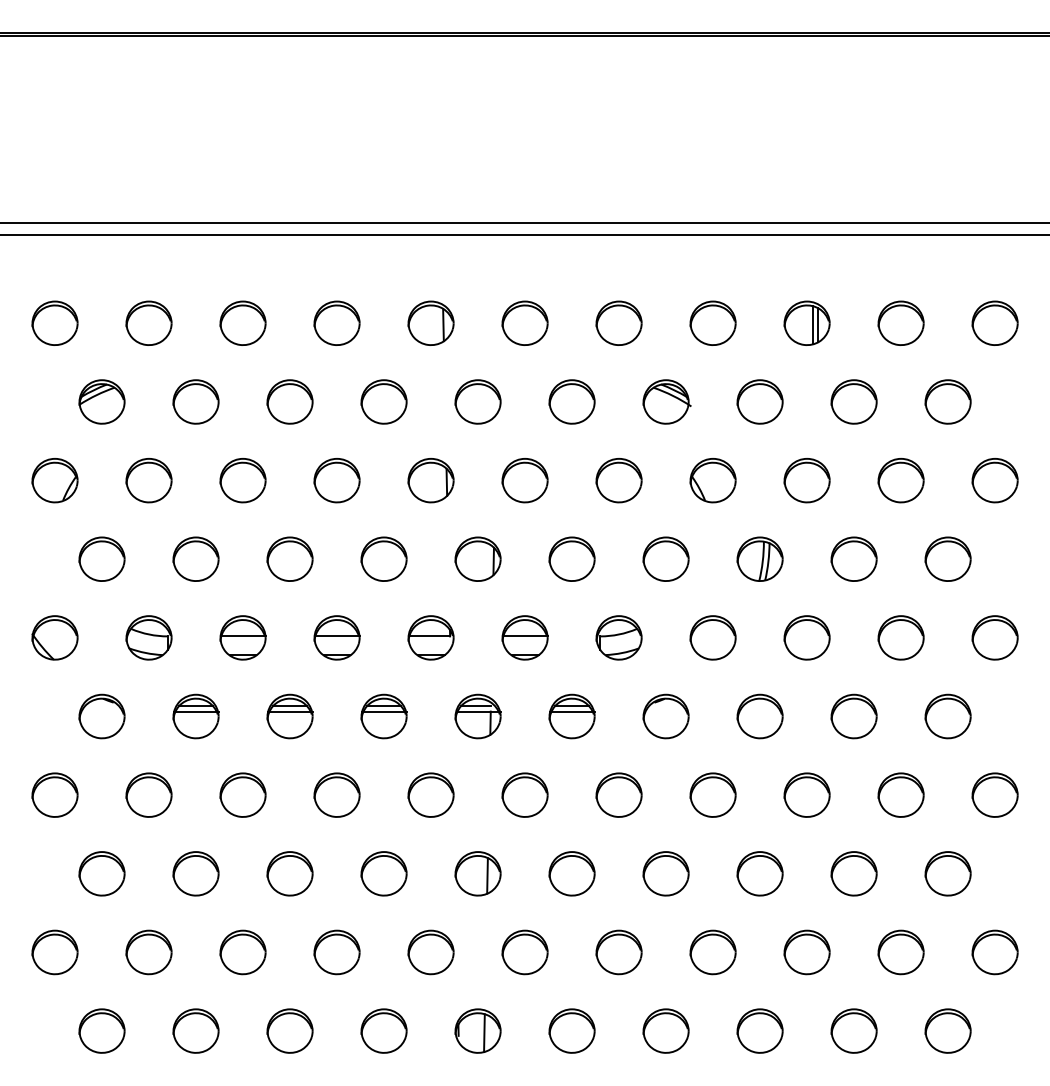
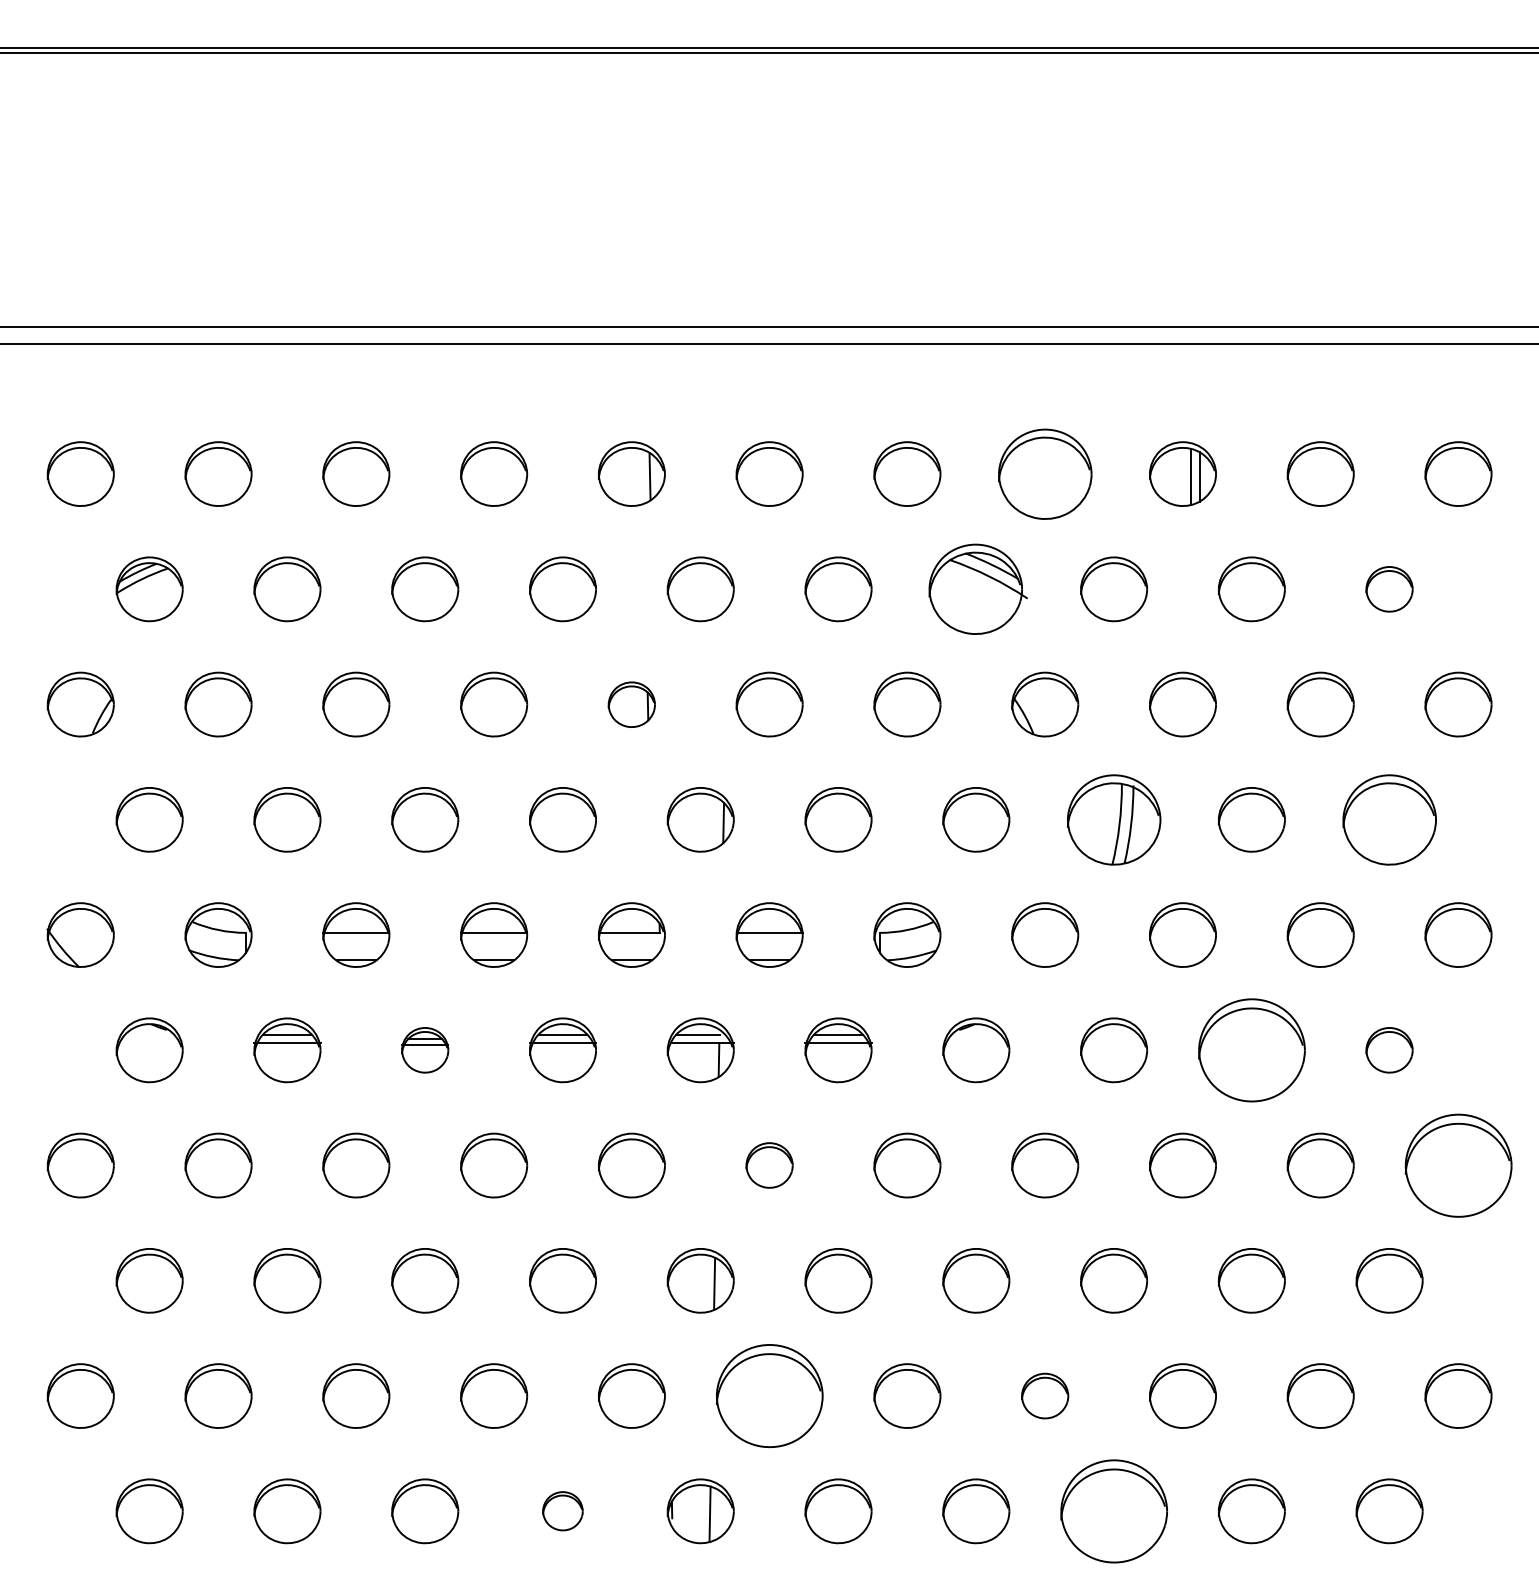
part: (712, 322) -> (1044, 472), size x1.4
part: (666, 401) -> (976, 588), size x1.4
part: (947, 401) -> (1388, 588), size x0.7
part: (430, 480) -> (631, 704), size x0.7
part: (759, 558) -> (1113, 818), size x1.4
part: (947, 558) -> (1388, 818), size x1.4
part: (289, 716) -> (424, 1050), size x0.7
part: (853, 716) -> (1250, 1050), size x1.6
part: (947, 716) -> (1388, 1050), size x0.7
part: (524, 794) -> (768, 1164), size x0.7
part: (994, 794) -> (1457, 1164), size x1.6
part: (524, 952) -> (768, 1396), size x1.6
part: (712, 952) -> (1044, 1396), size x0.7
part: (383, 1030) -> (562, 1510), size x0.6
part: (759, 1030) -> (1113, 1510), size x1.6

